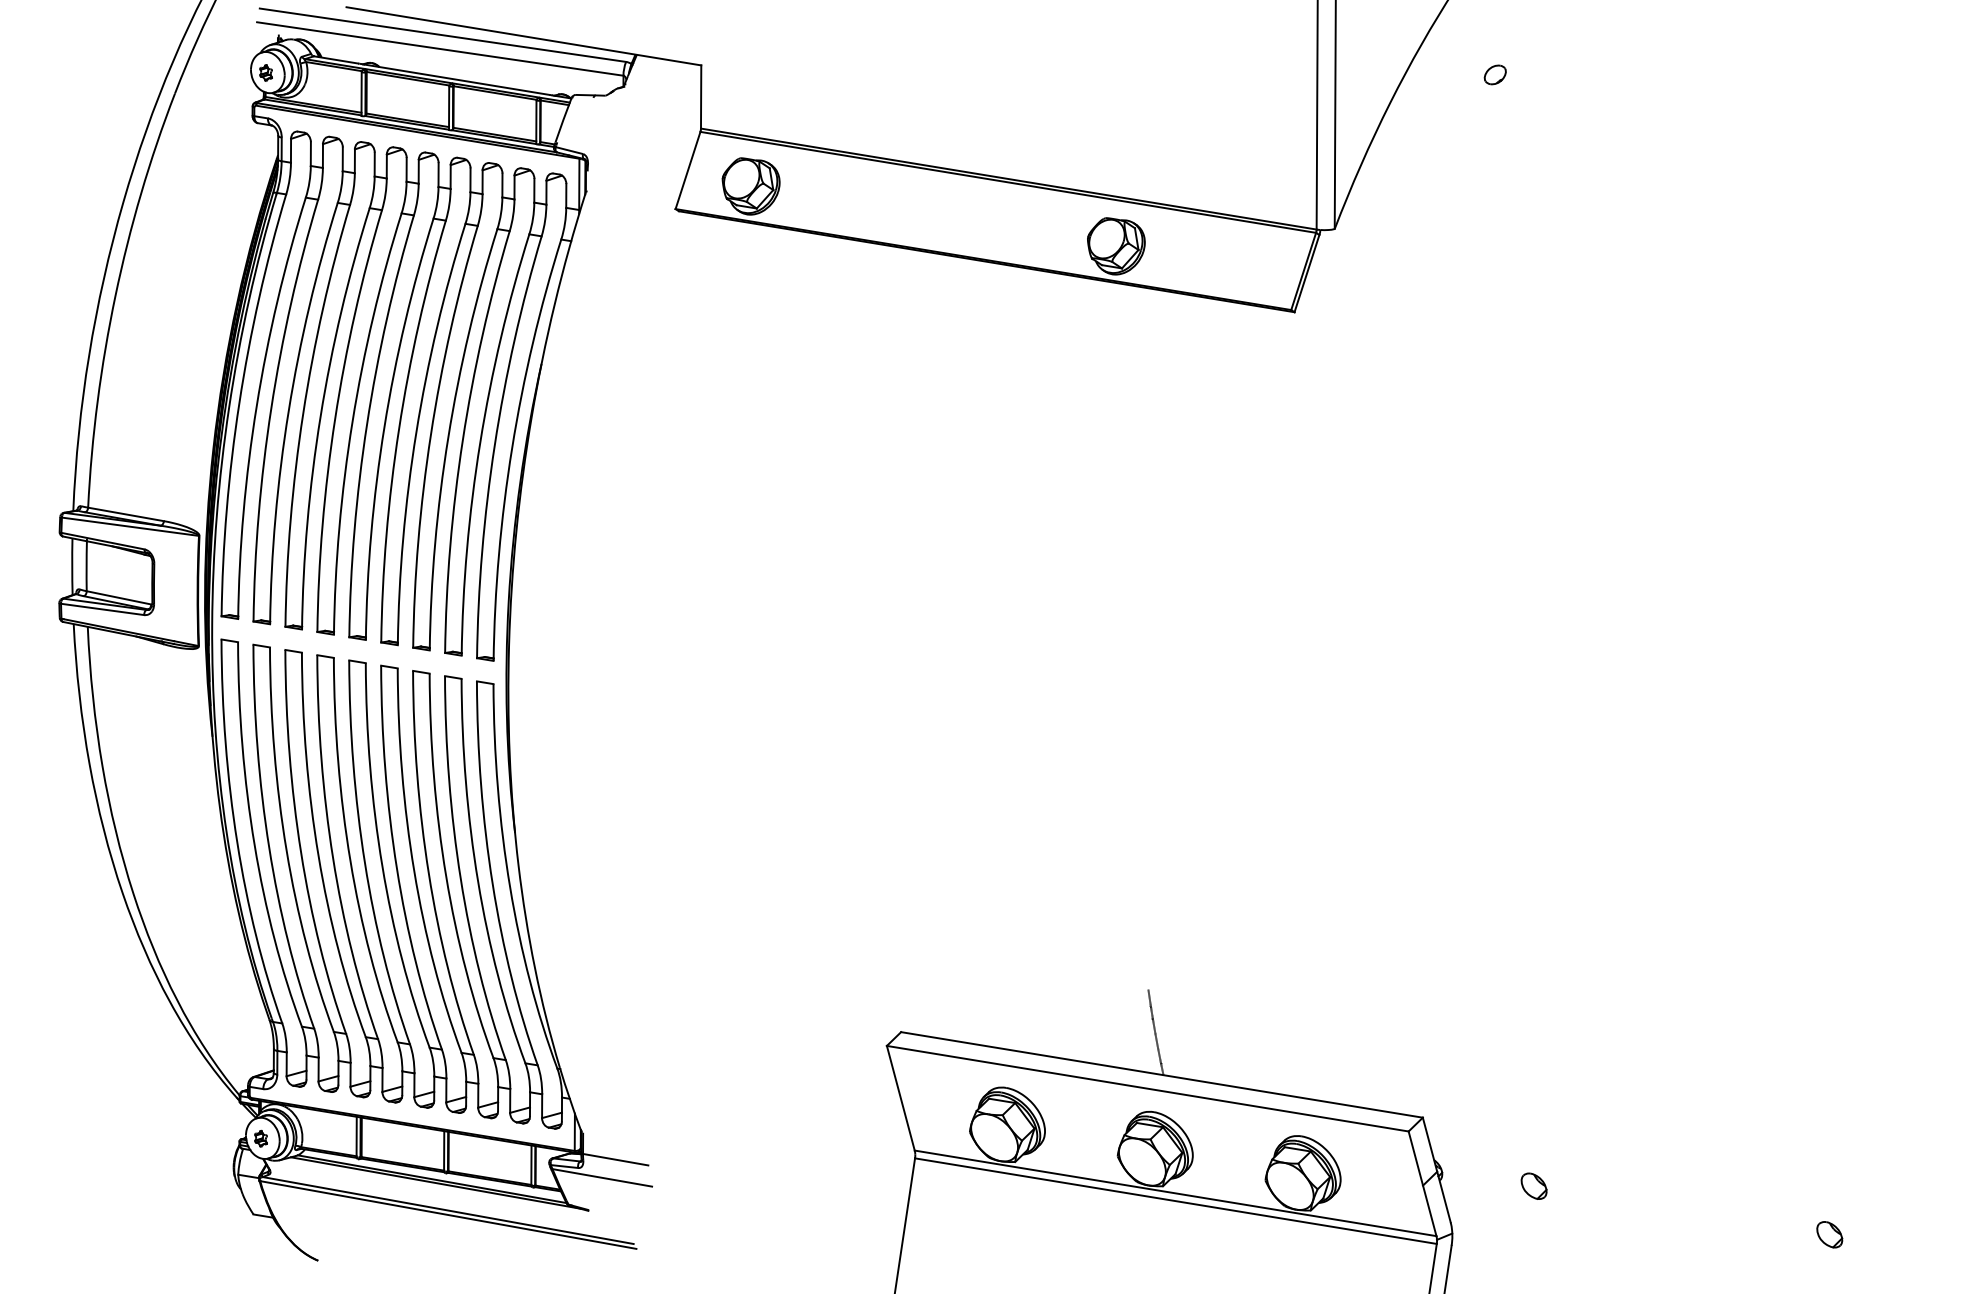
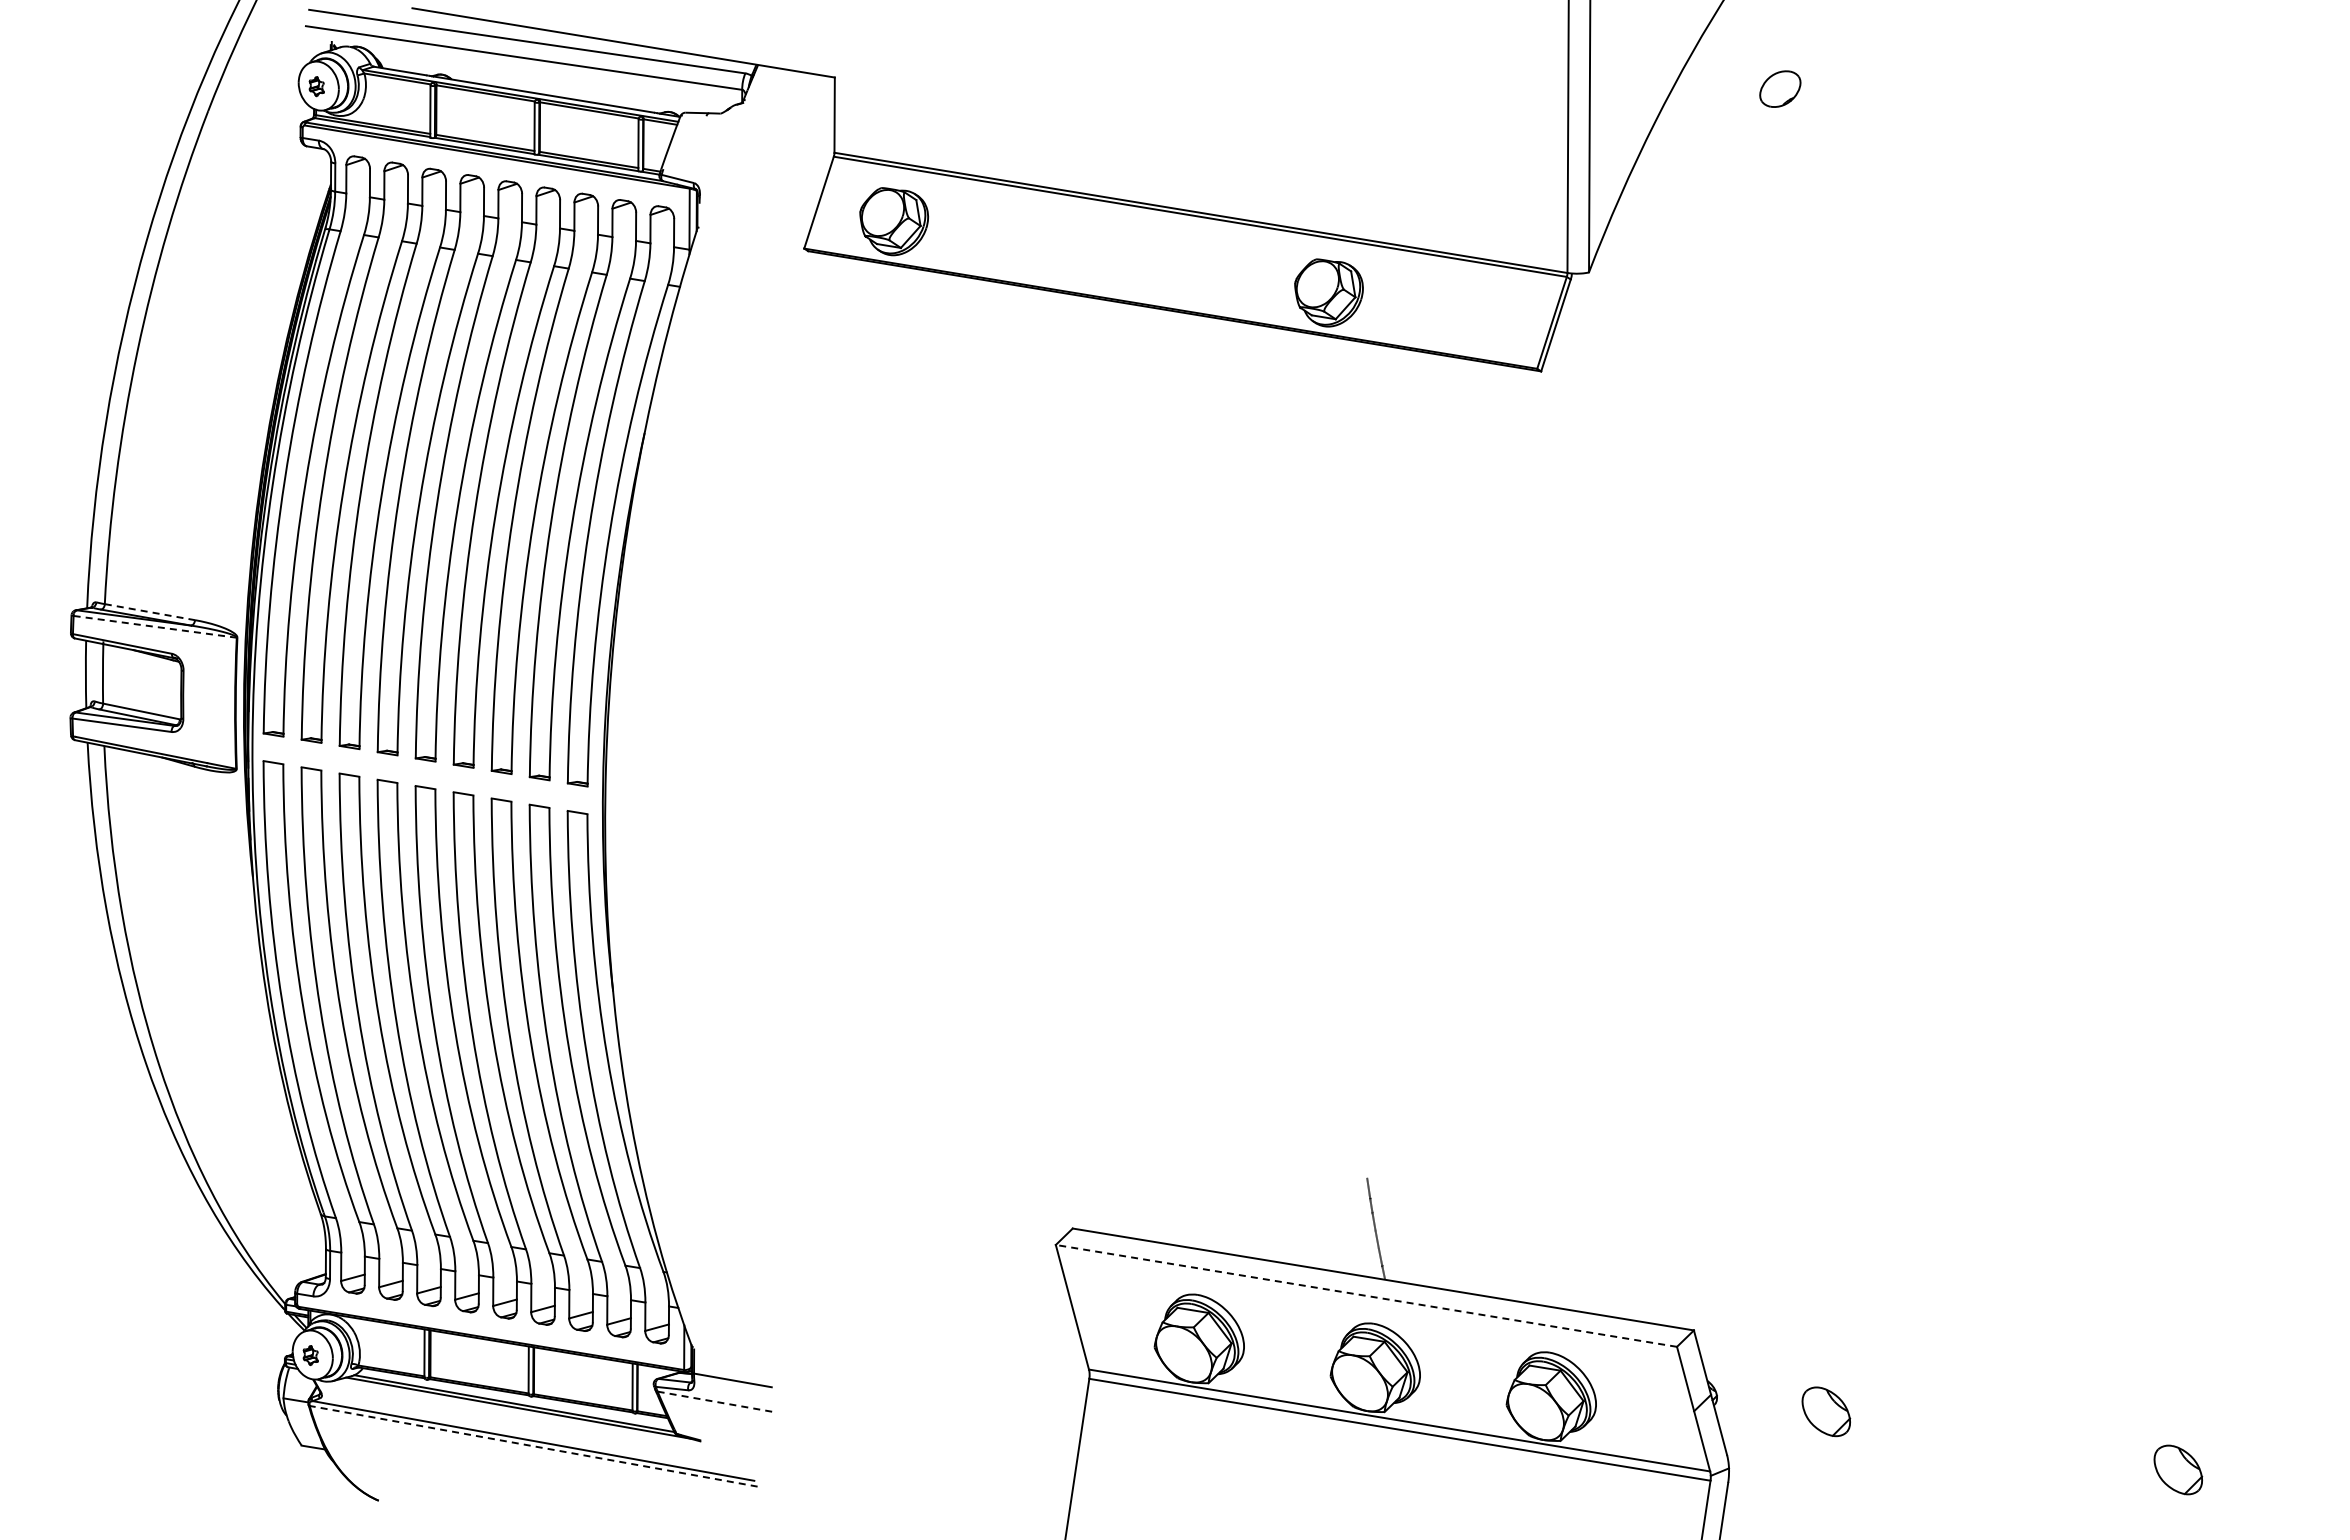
part: (1494, 74) -> (1779, 88), size x1.6
line: (125, 514) -> (149, 612), solid -> dashed
line: (130, 526) -> (155, 626), solid -> dashed
line: (1147, 1088) -> (1366, 1295), solid -> dashed
line: (602, 1178) -> (717, 1402), solid -> dashed
part: (1534, 1186) -> (1826, 1412), size x1.6
line: (448, 1215) -> (533, 1446), solid -> dashed
part: (1829, 1234) -> (2178, 1469), size x1.6

